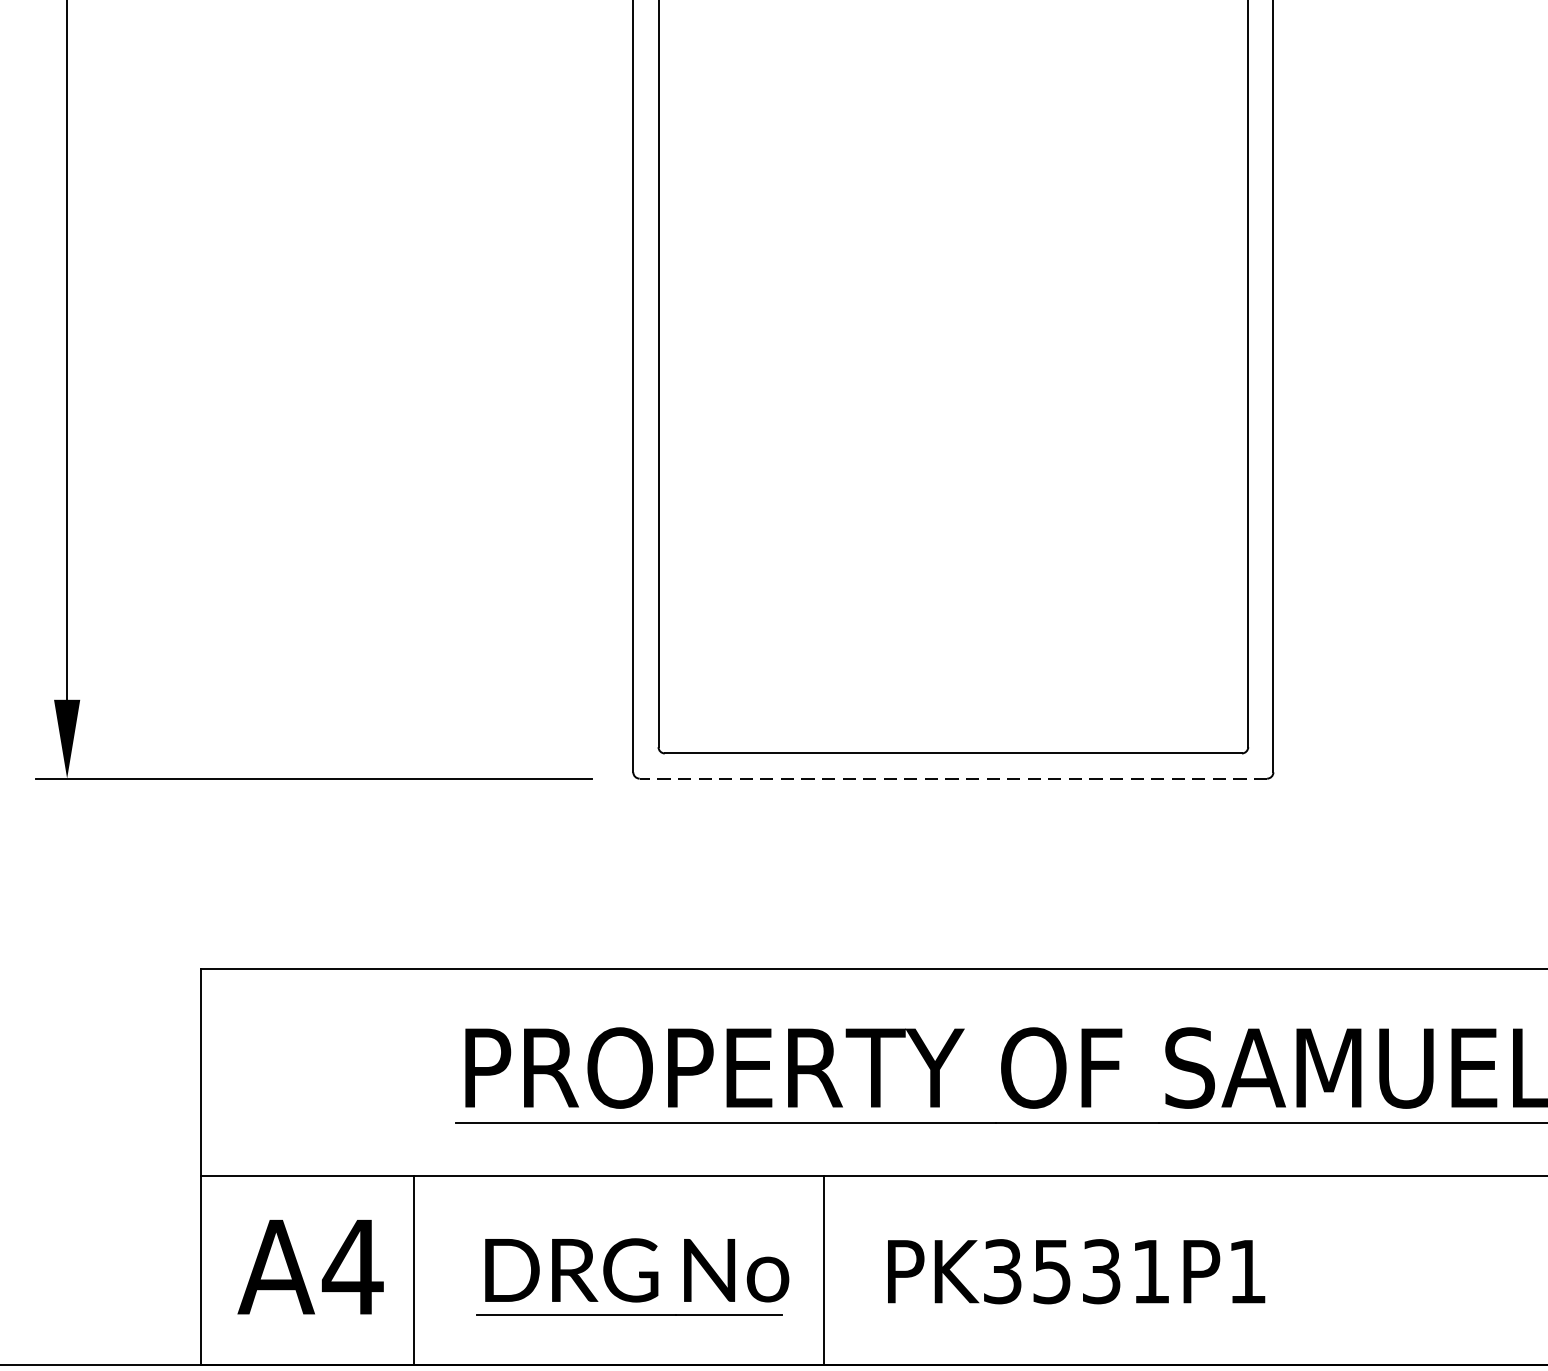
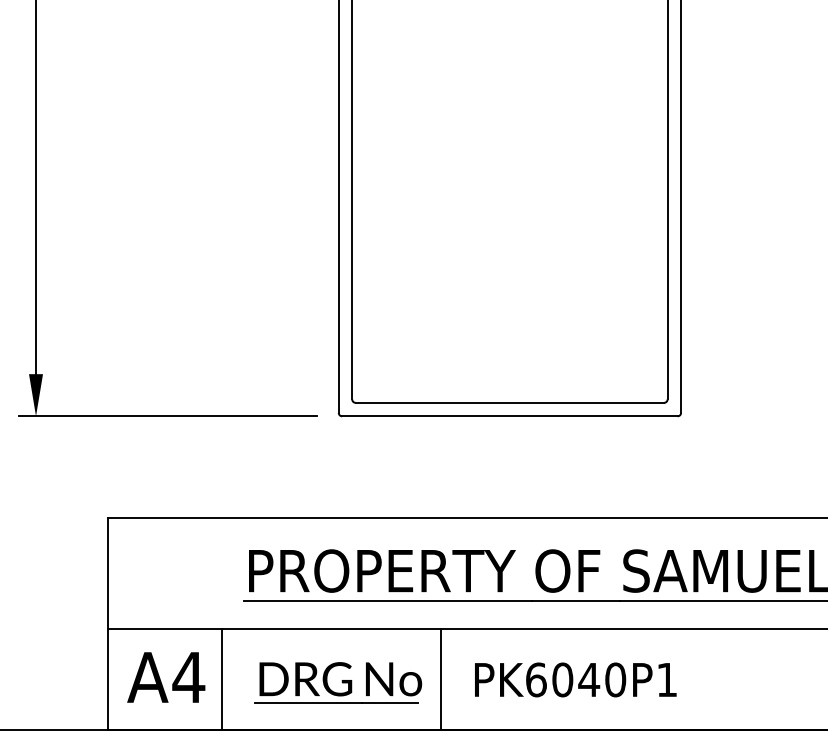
line: (952, 779) -> (509, 416), dashed -> solid
text: (1077, 1270) -> (576, 679), PK3531P1 -> PK6040P1

